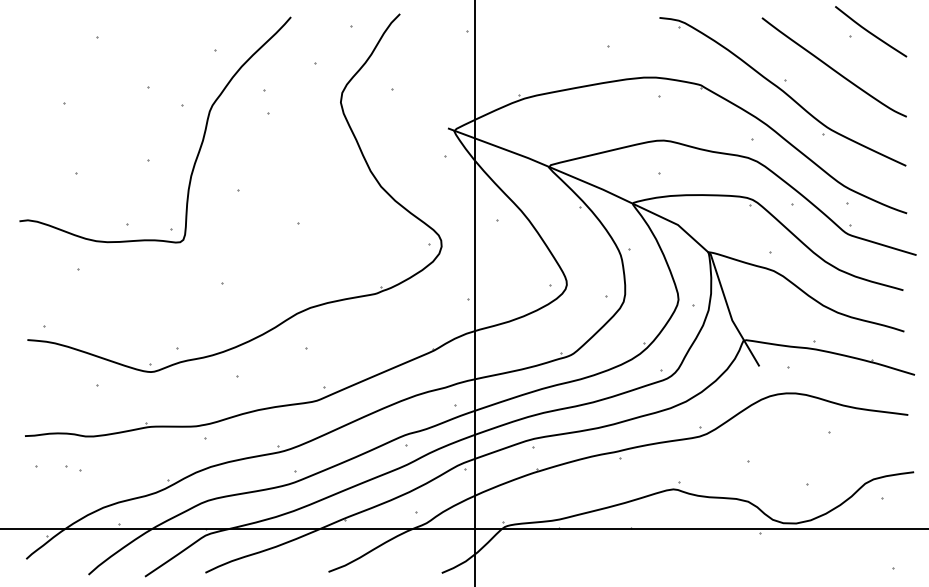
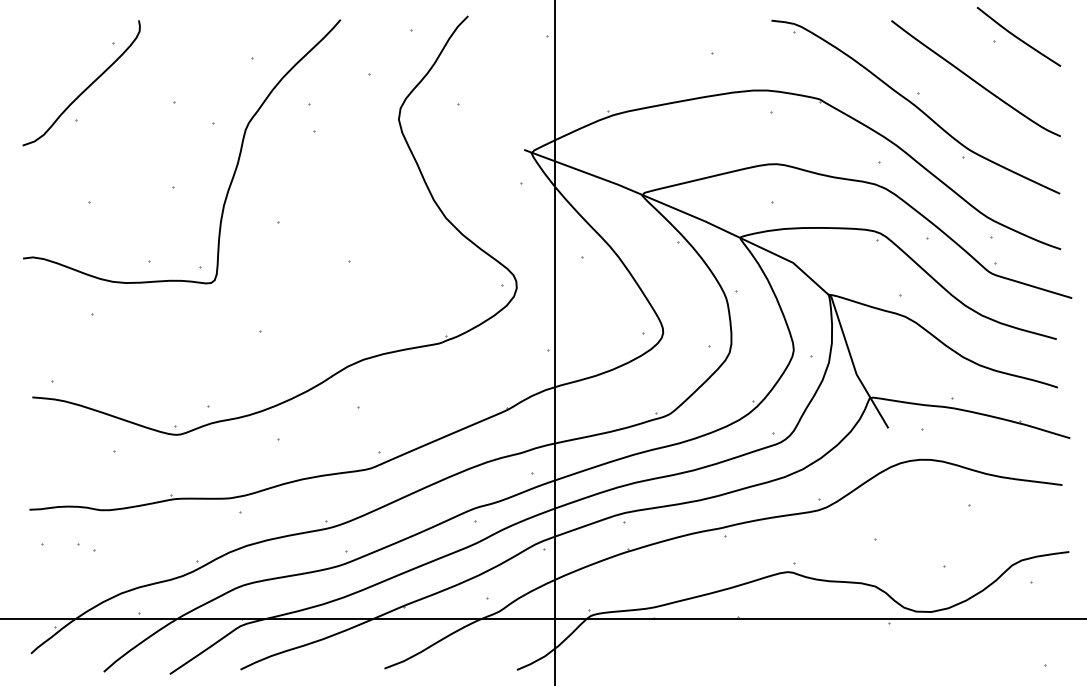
curve: (73, 75) -> (86, 87), added

